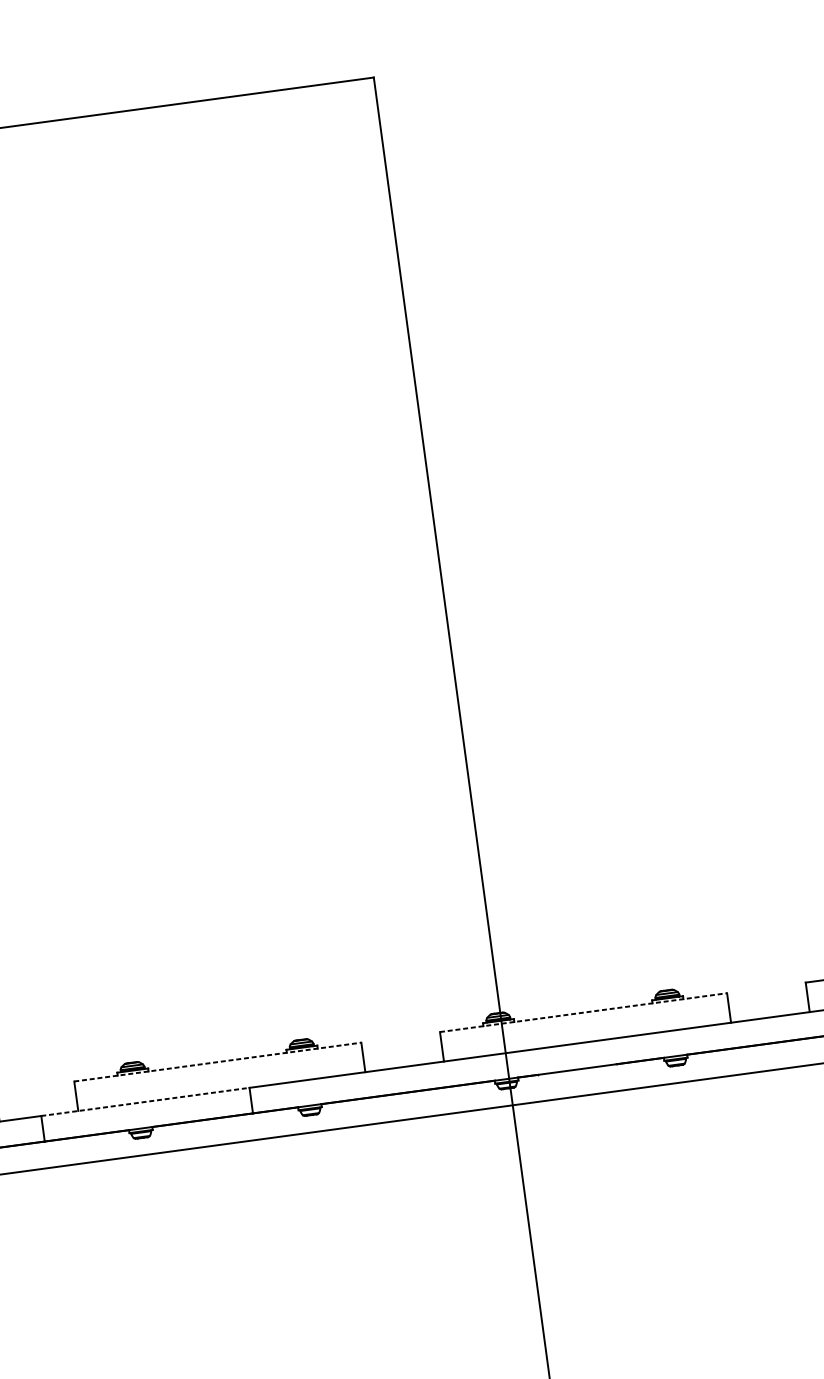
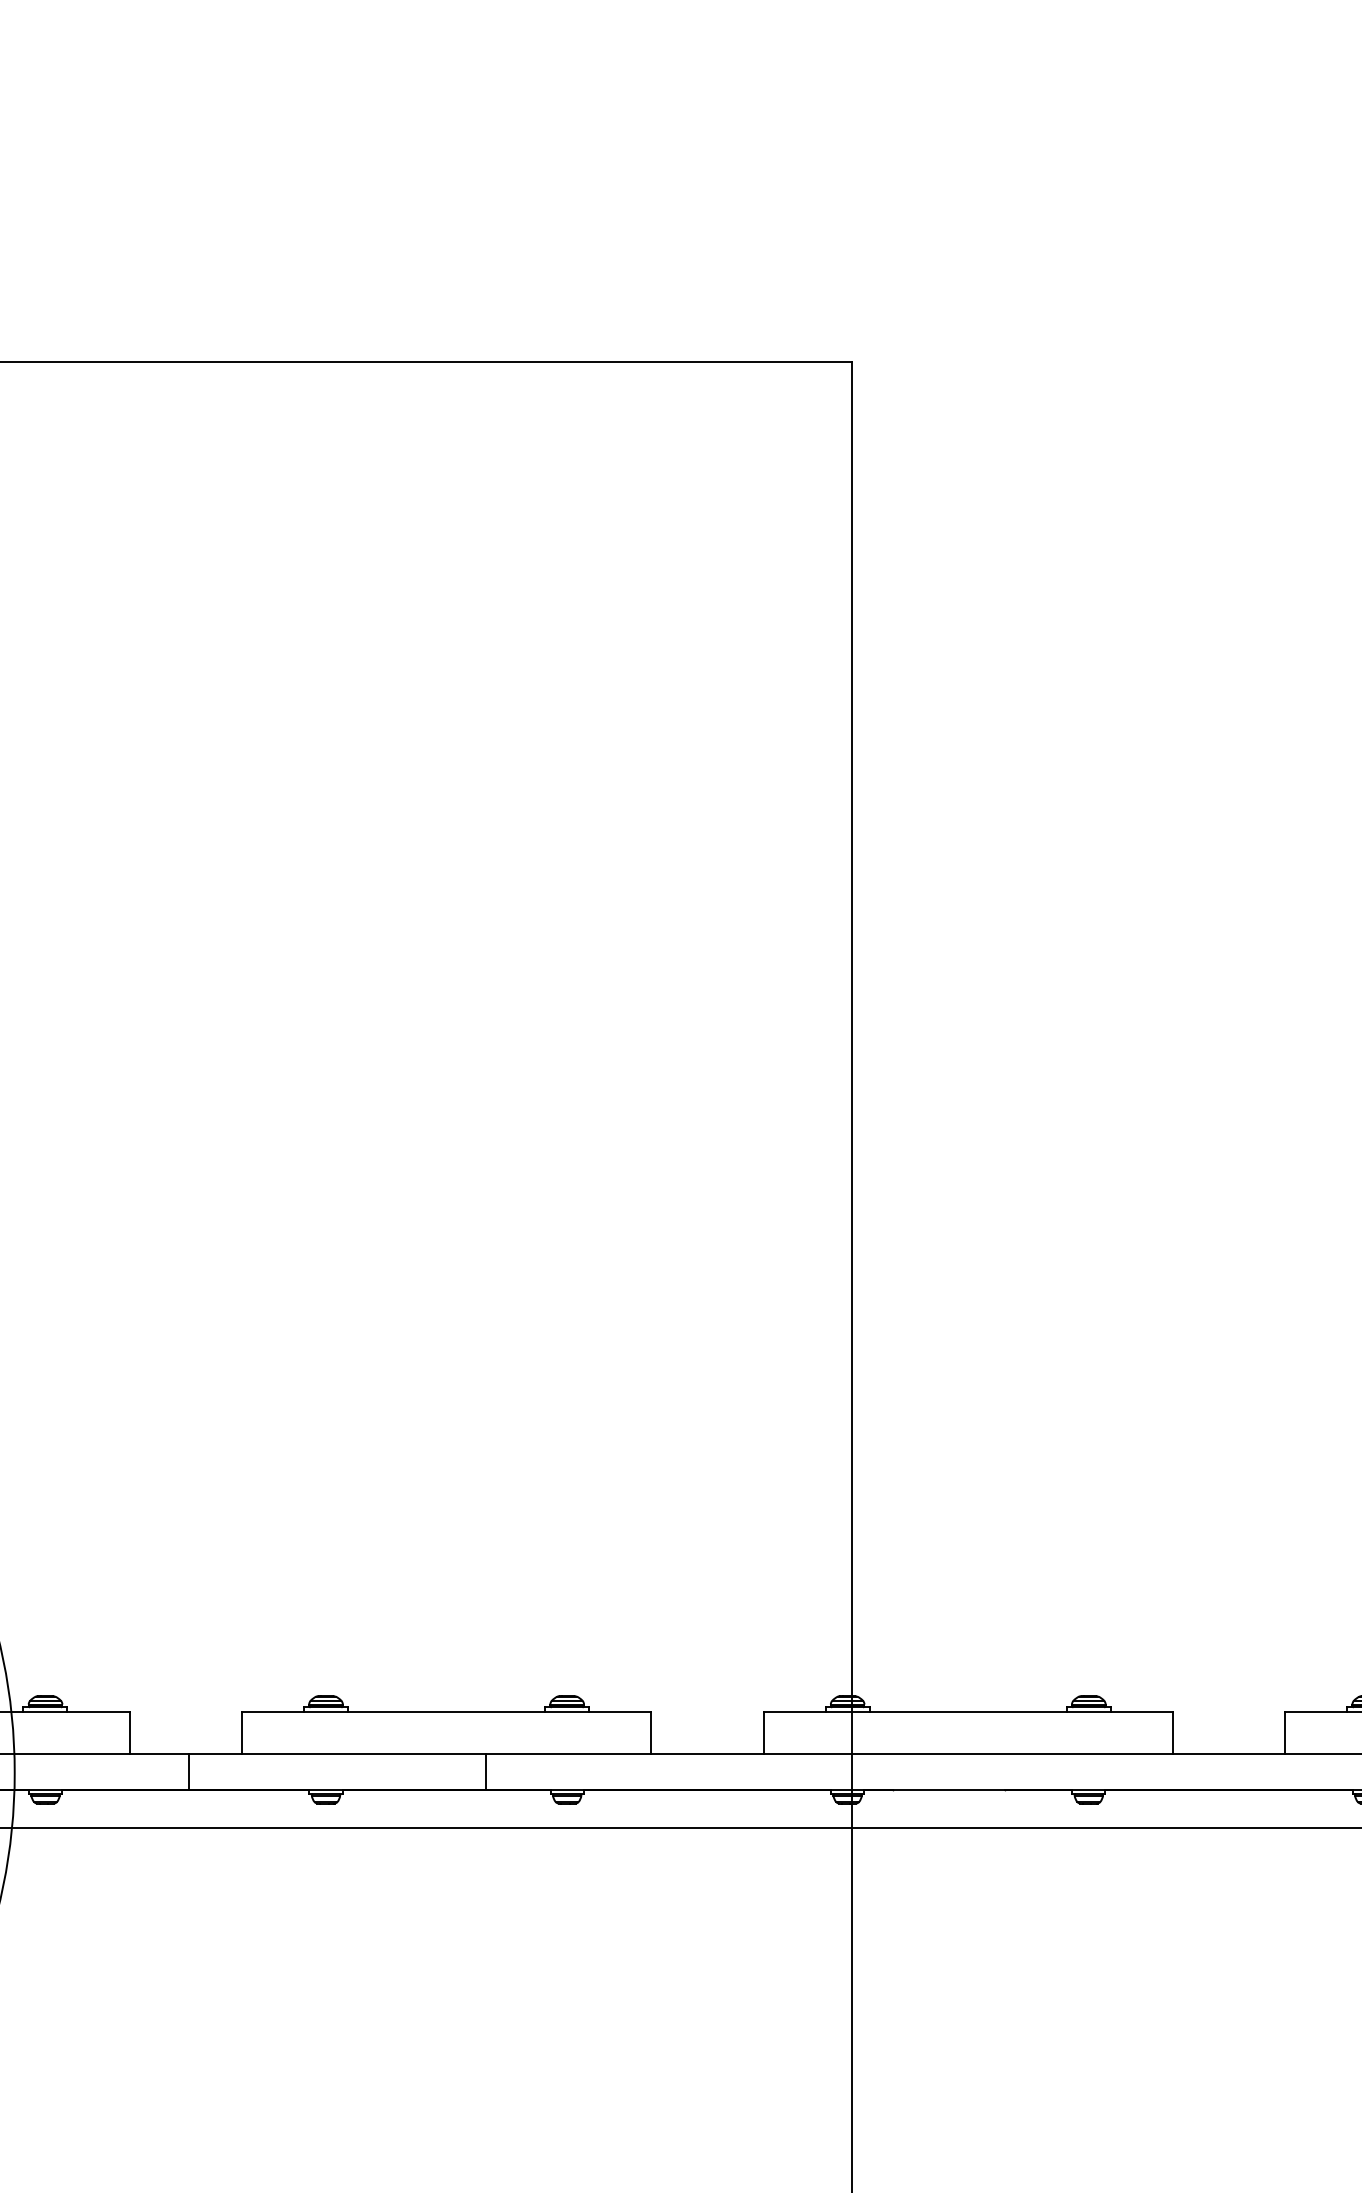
line: (583, 1012) -> (968, 1711), dashed -> solid
line: (217, 1062) -> (446, 1711), dashed -> solid
line: (146, 1101) -> (338, 1753), dashed -> solid

